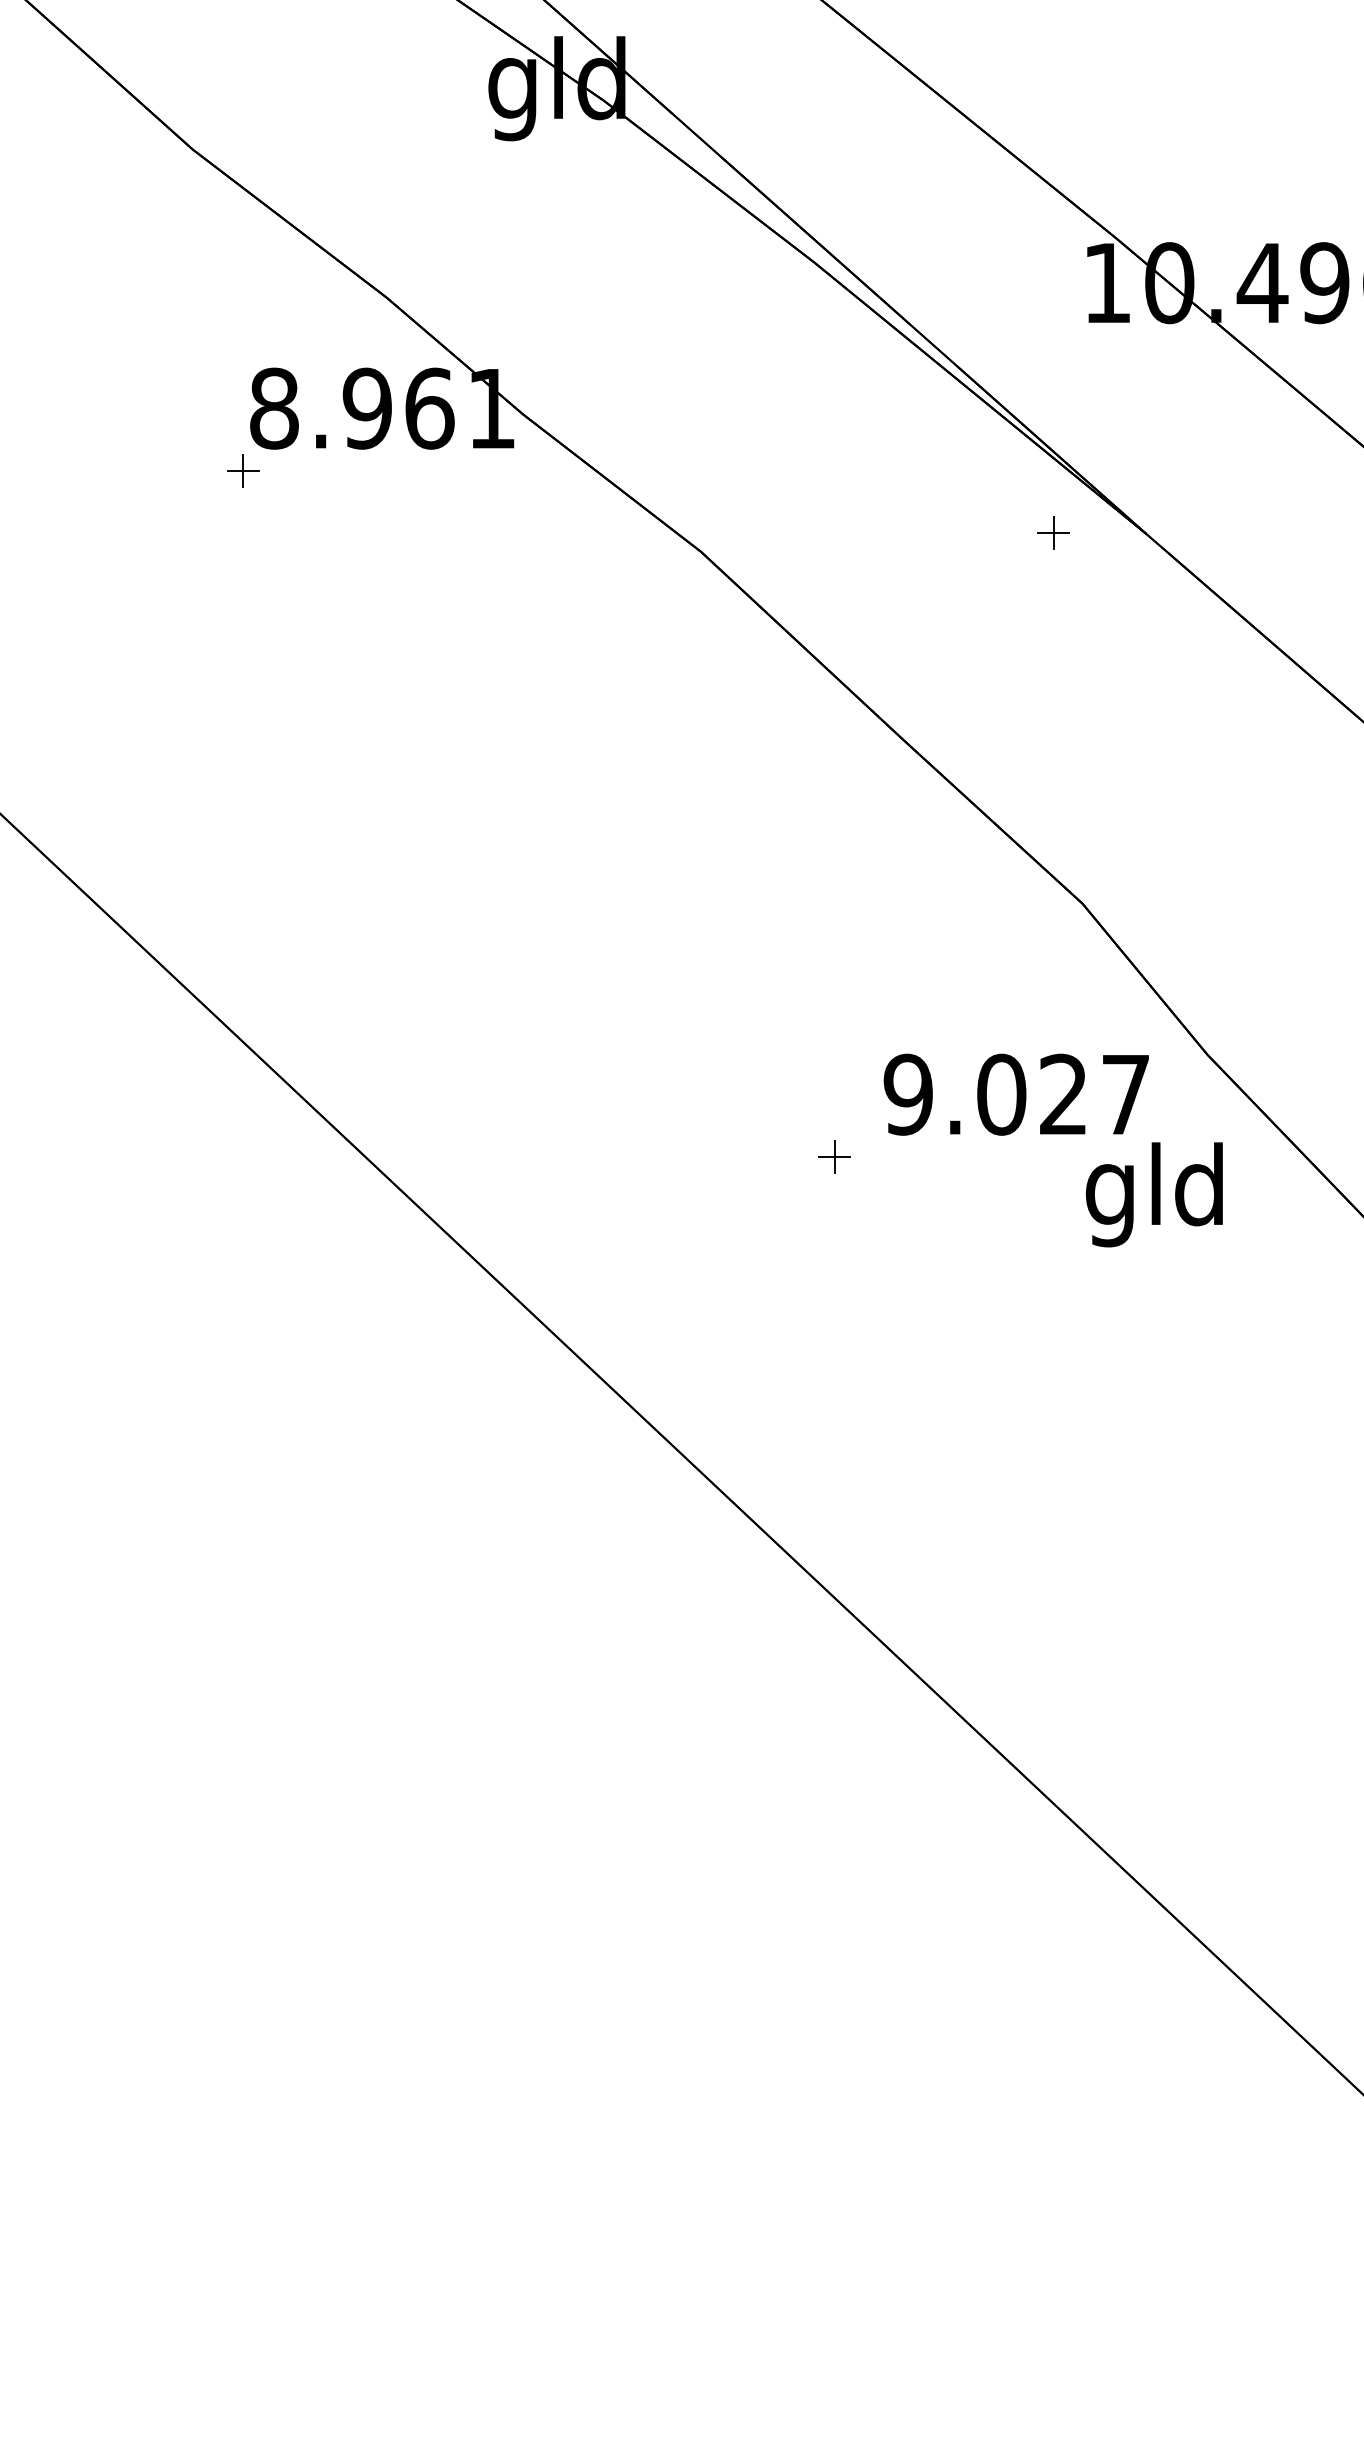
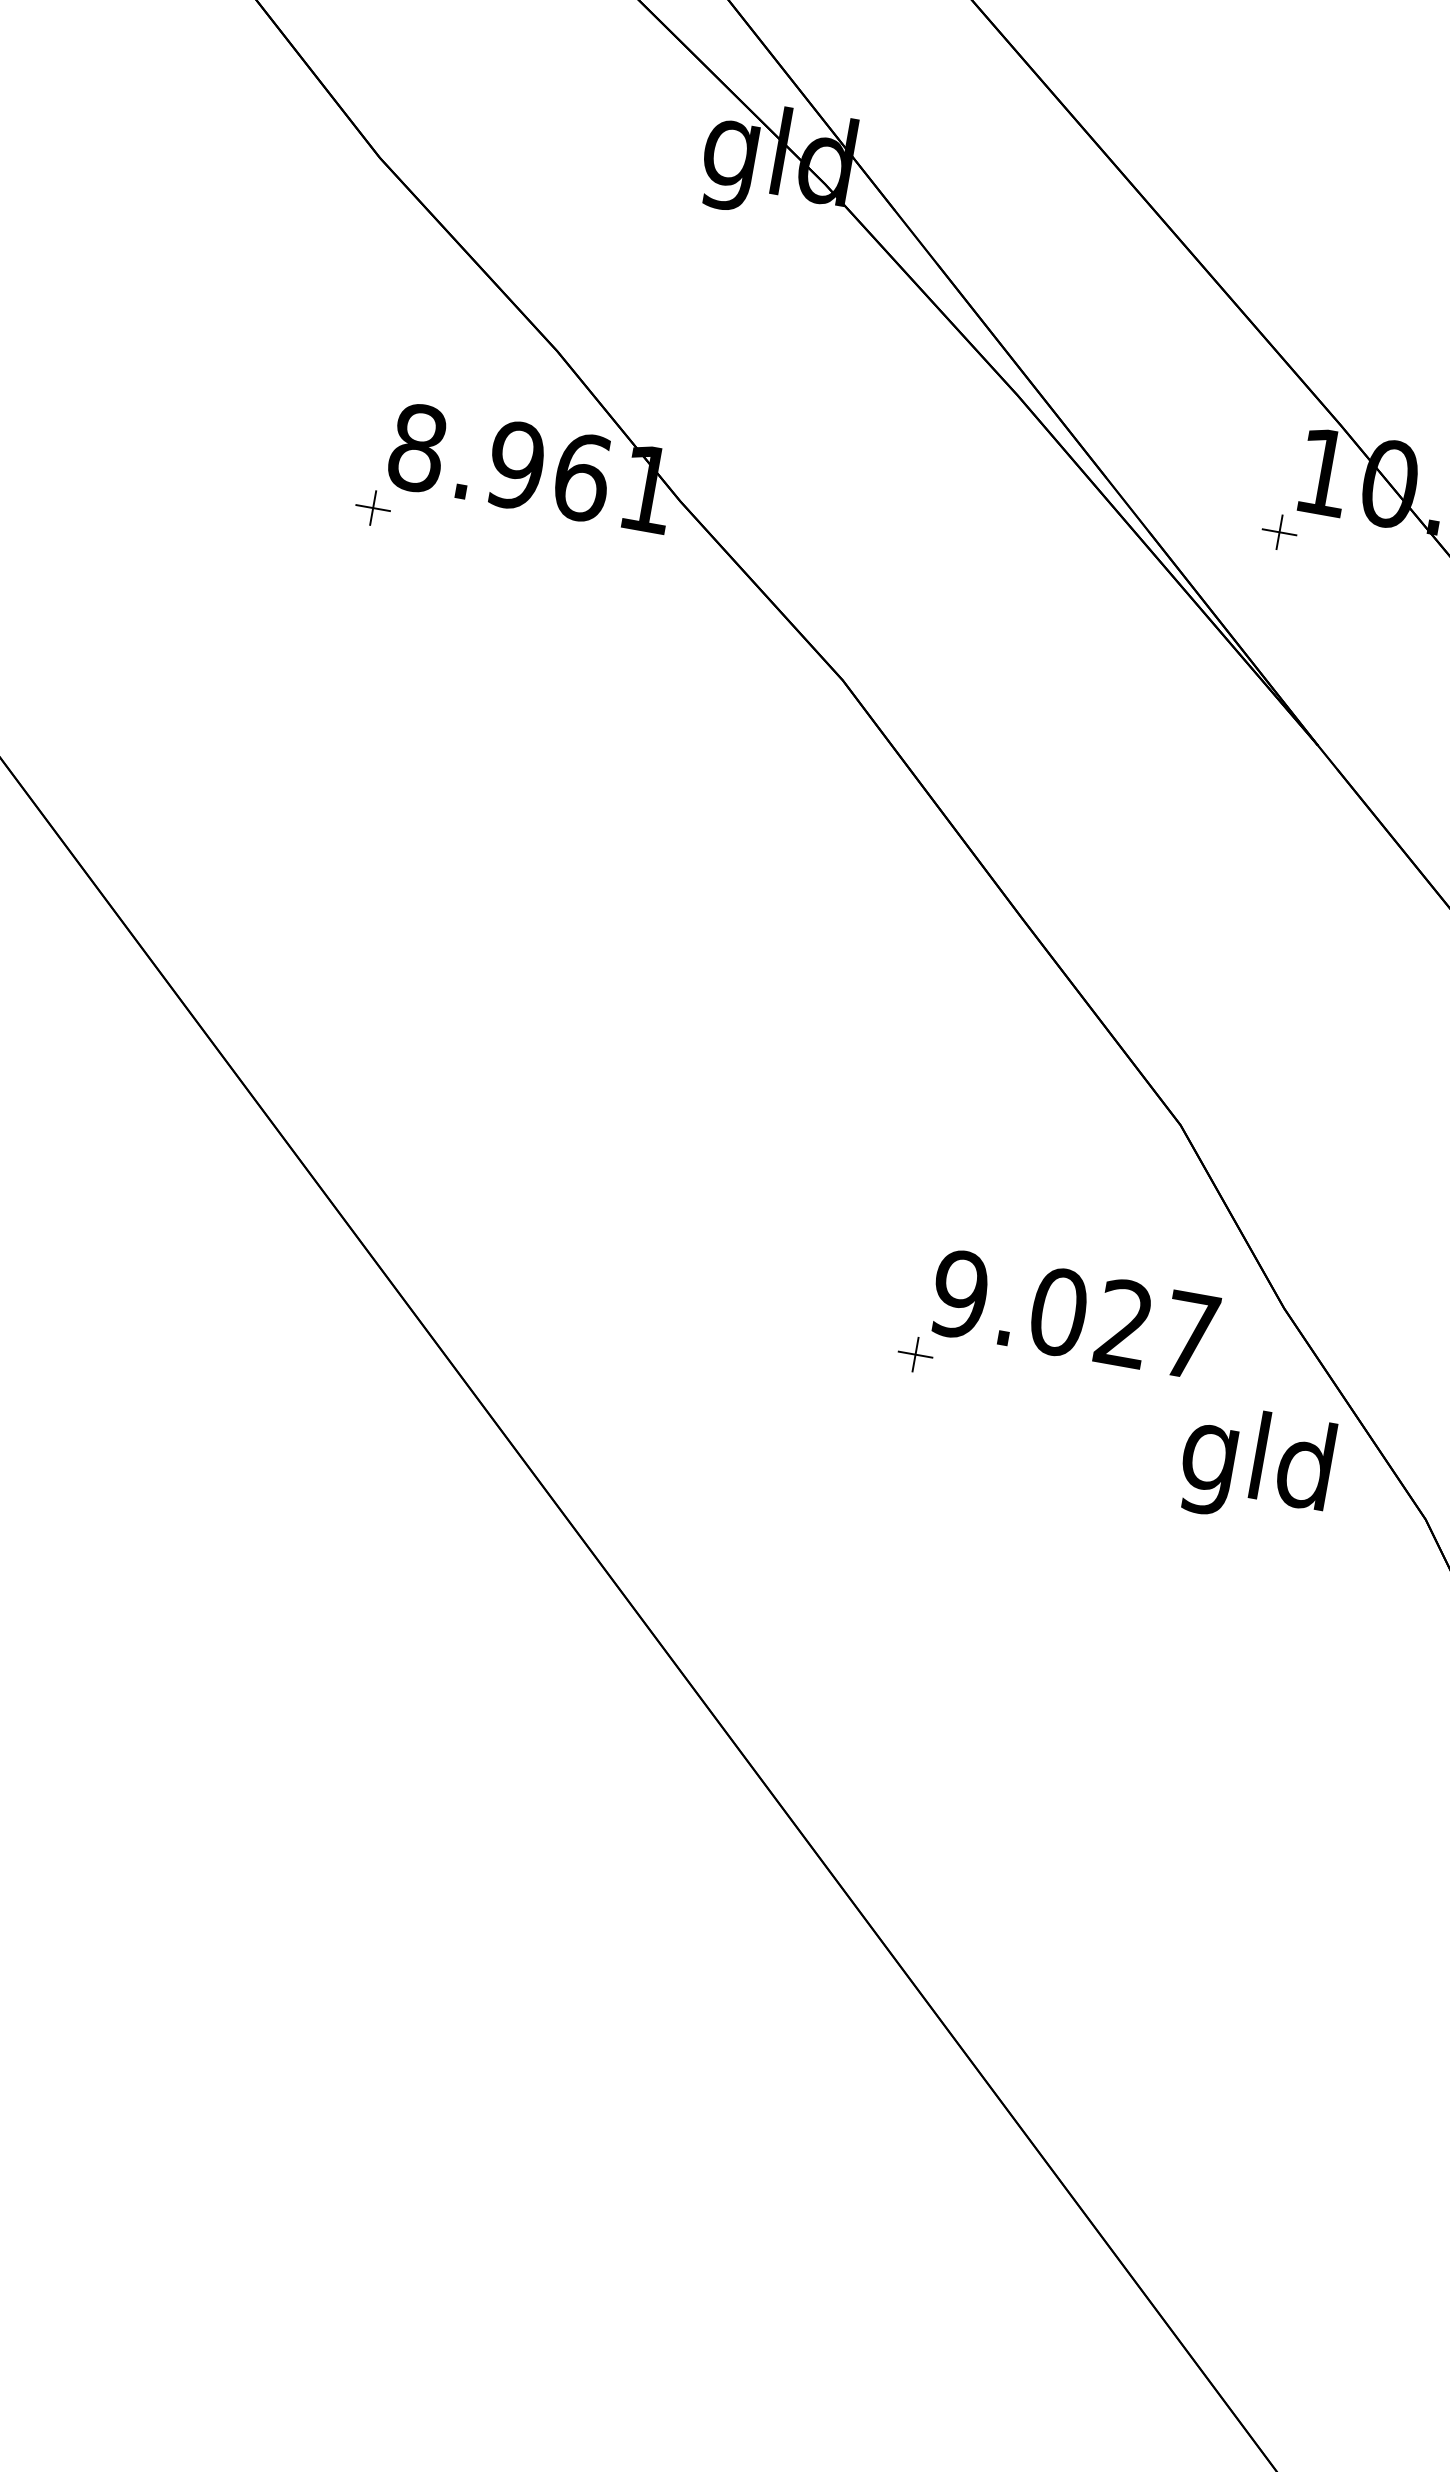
part: (1053, 532) -> (1279, 531), moved
part: (834, 1156) -> (915, 1354), moved
text: (1154, 1194) -> (1256, 1466), moved

